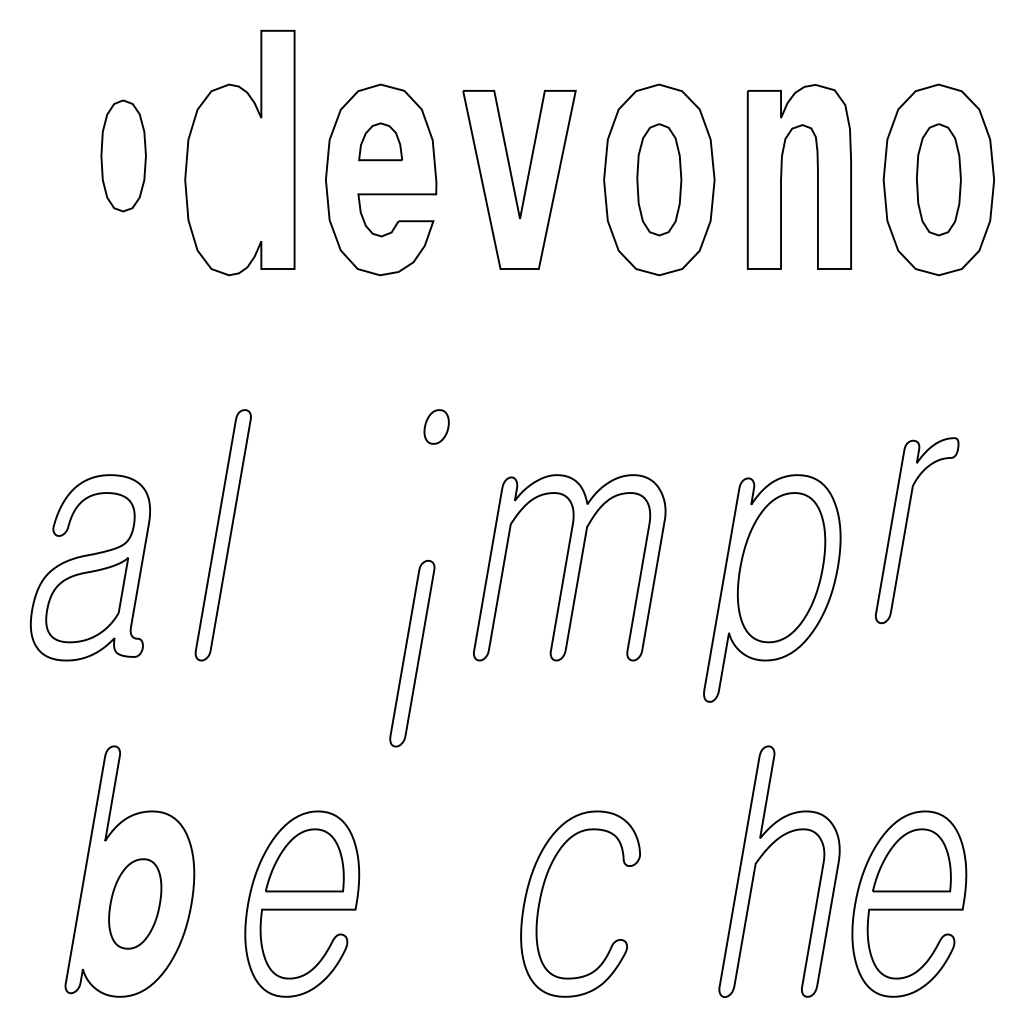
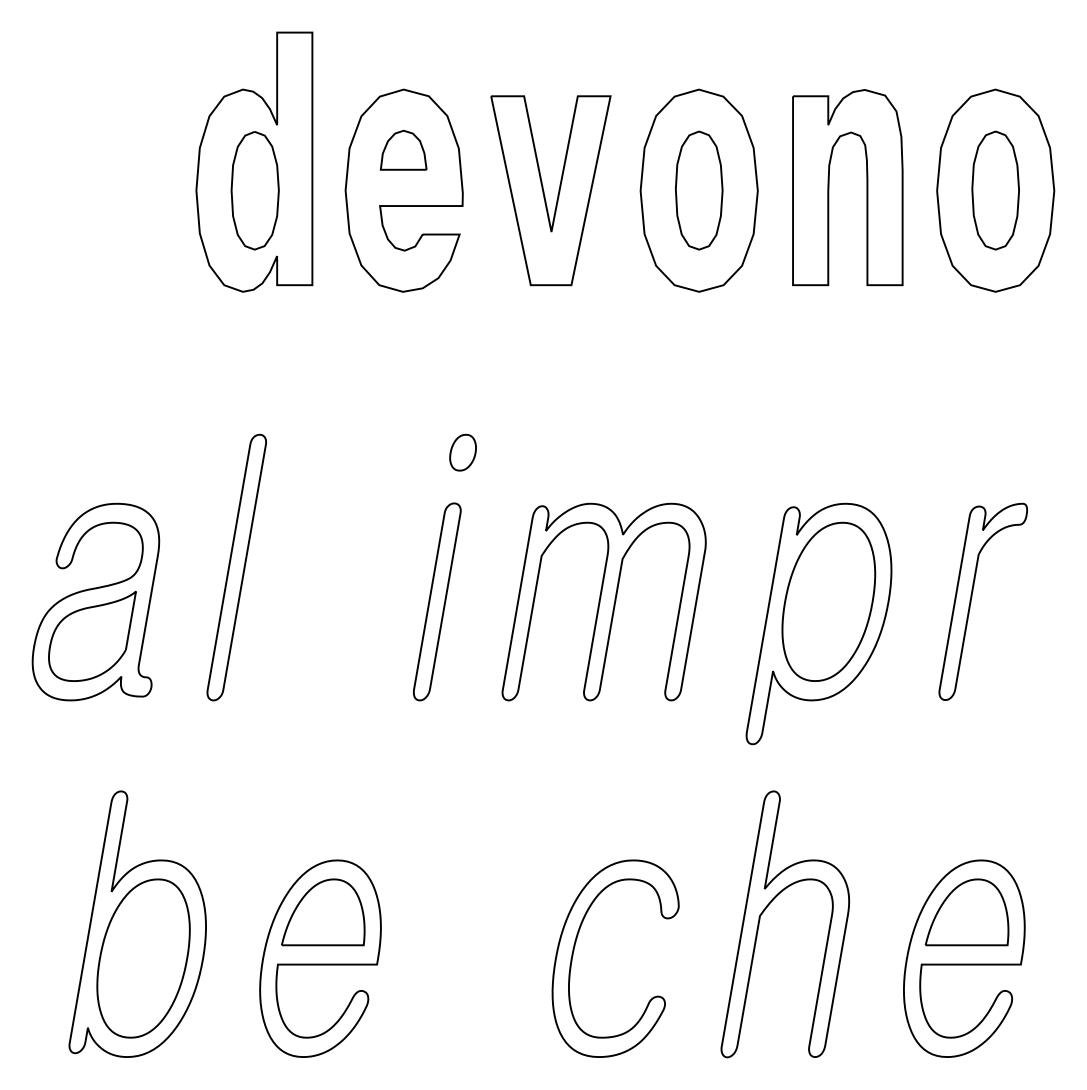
part: (123, 155) -> (255, 190), moved
part: (906, 530) -> (971, 601), moved
part: (412, 653) -> (437, 601), moved
part: (763, 855) -> (768, 907), moved
part: (134, 903) -> (142, 958), size x1.67

